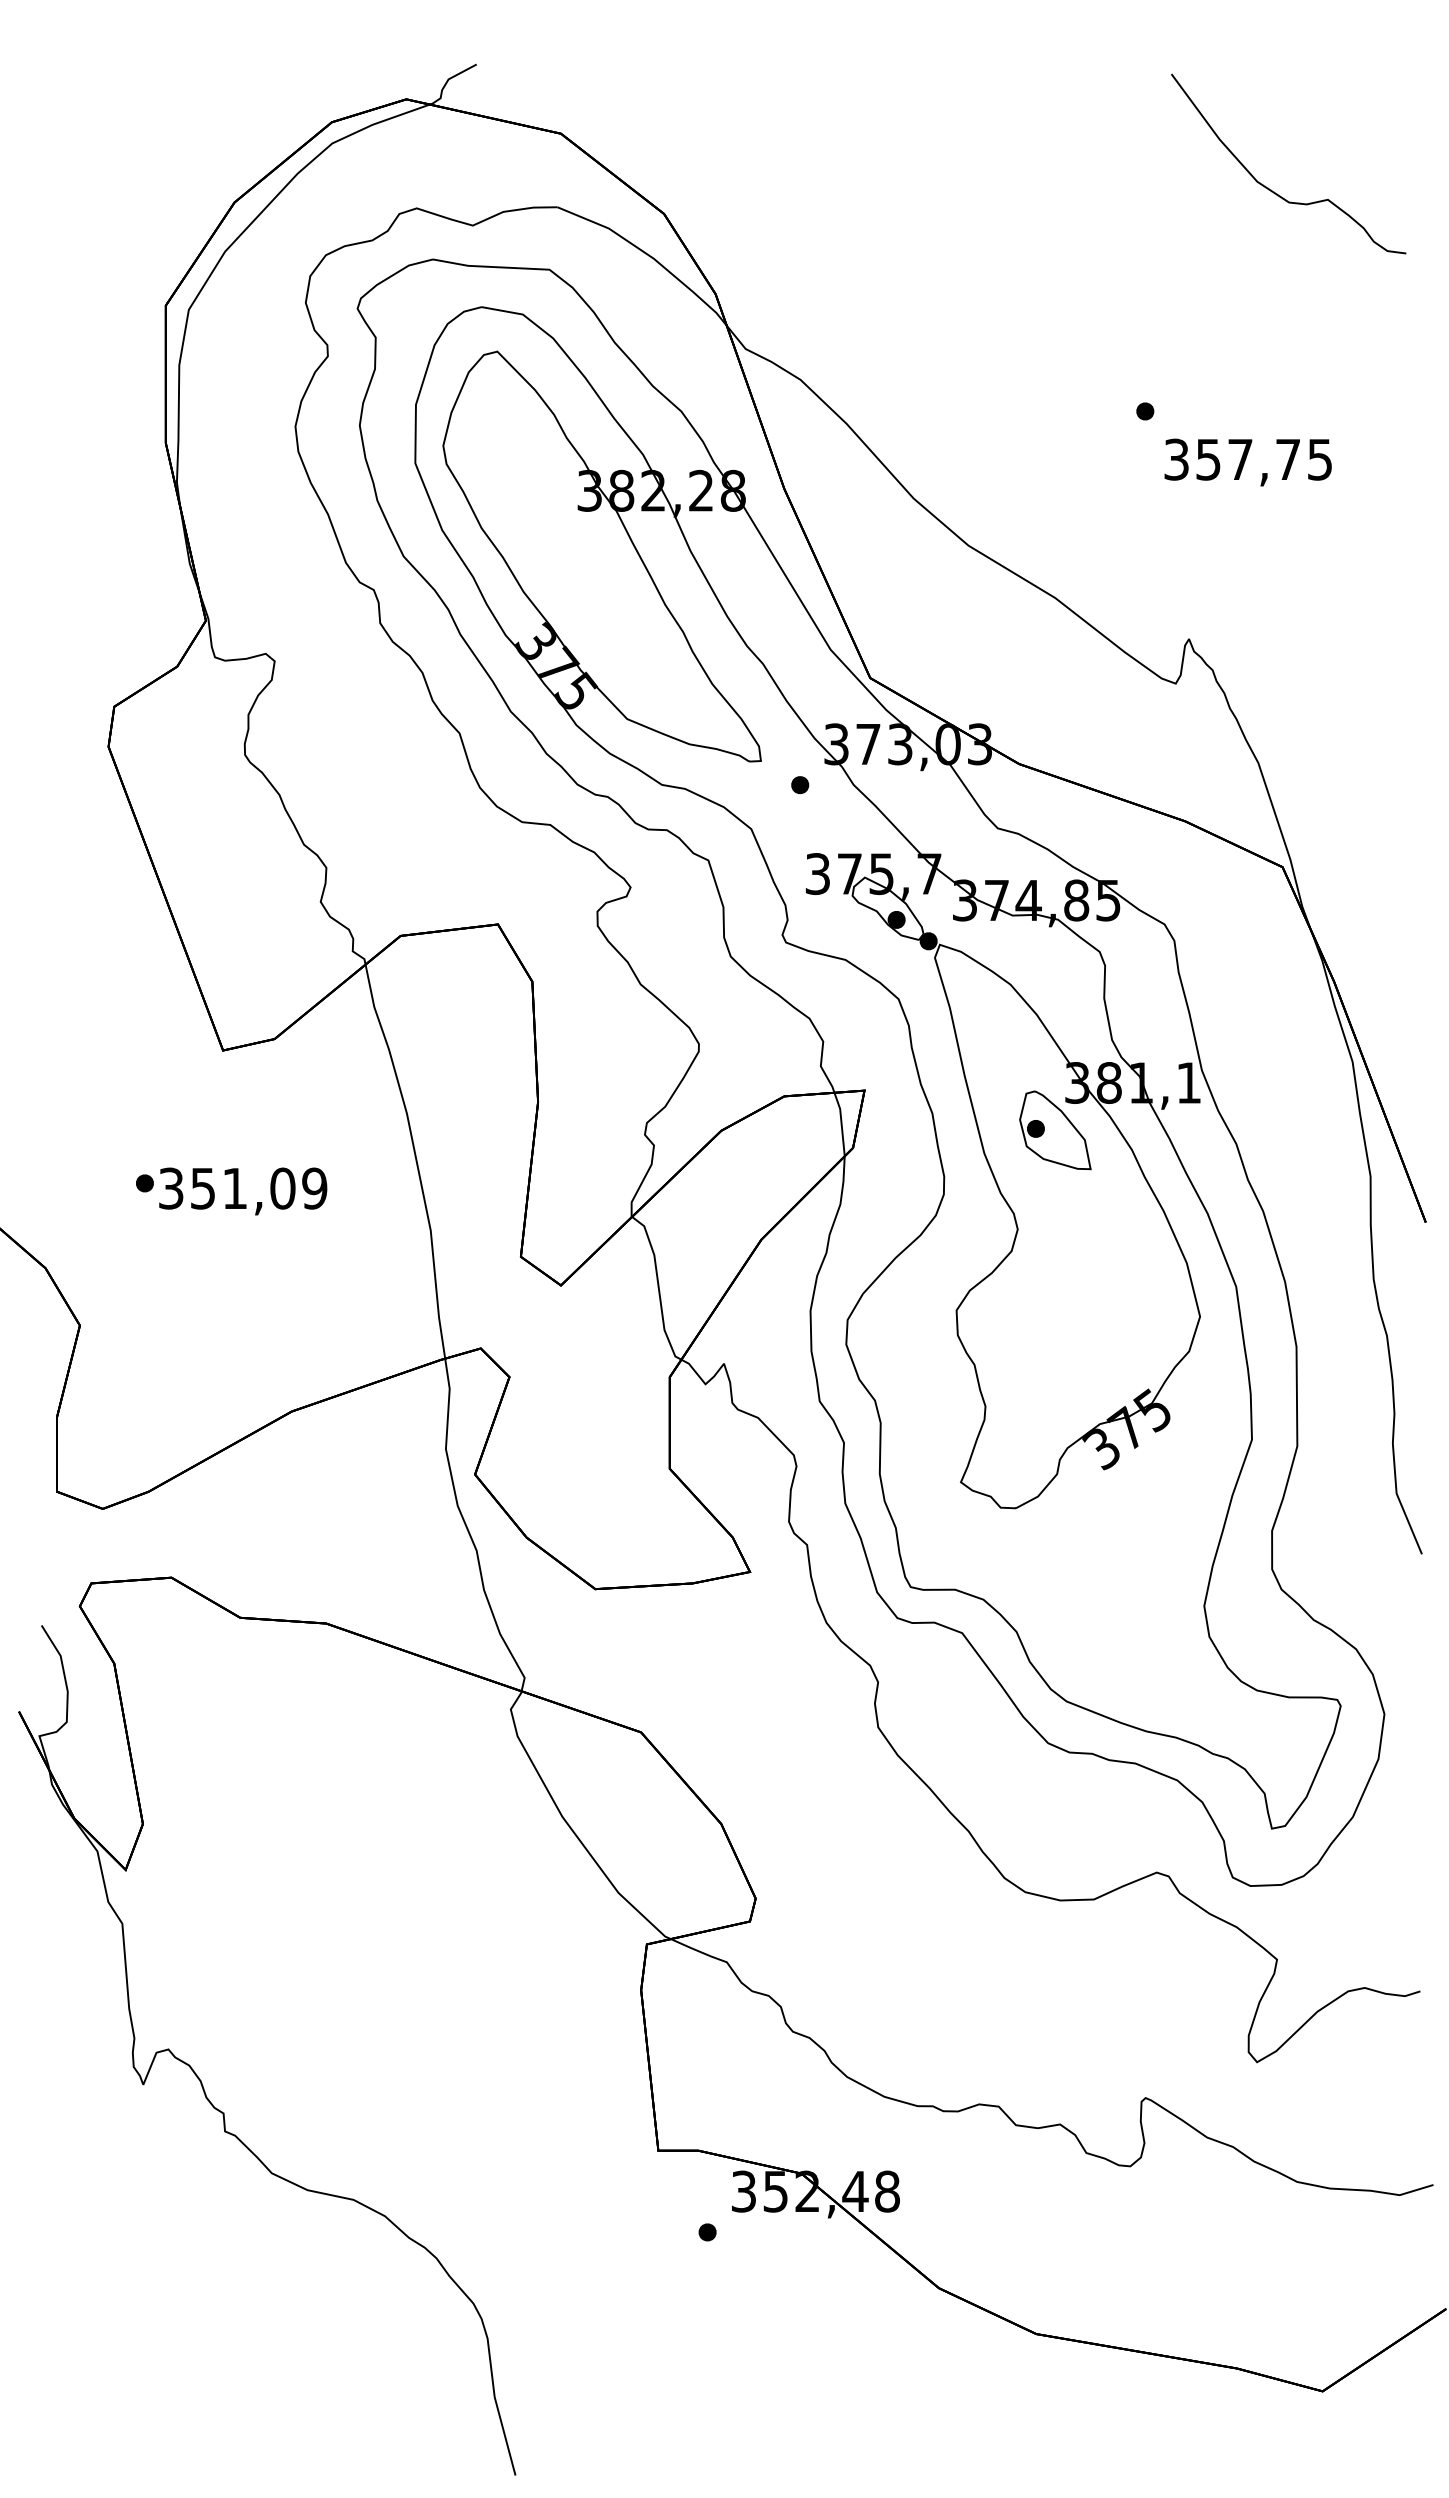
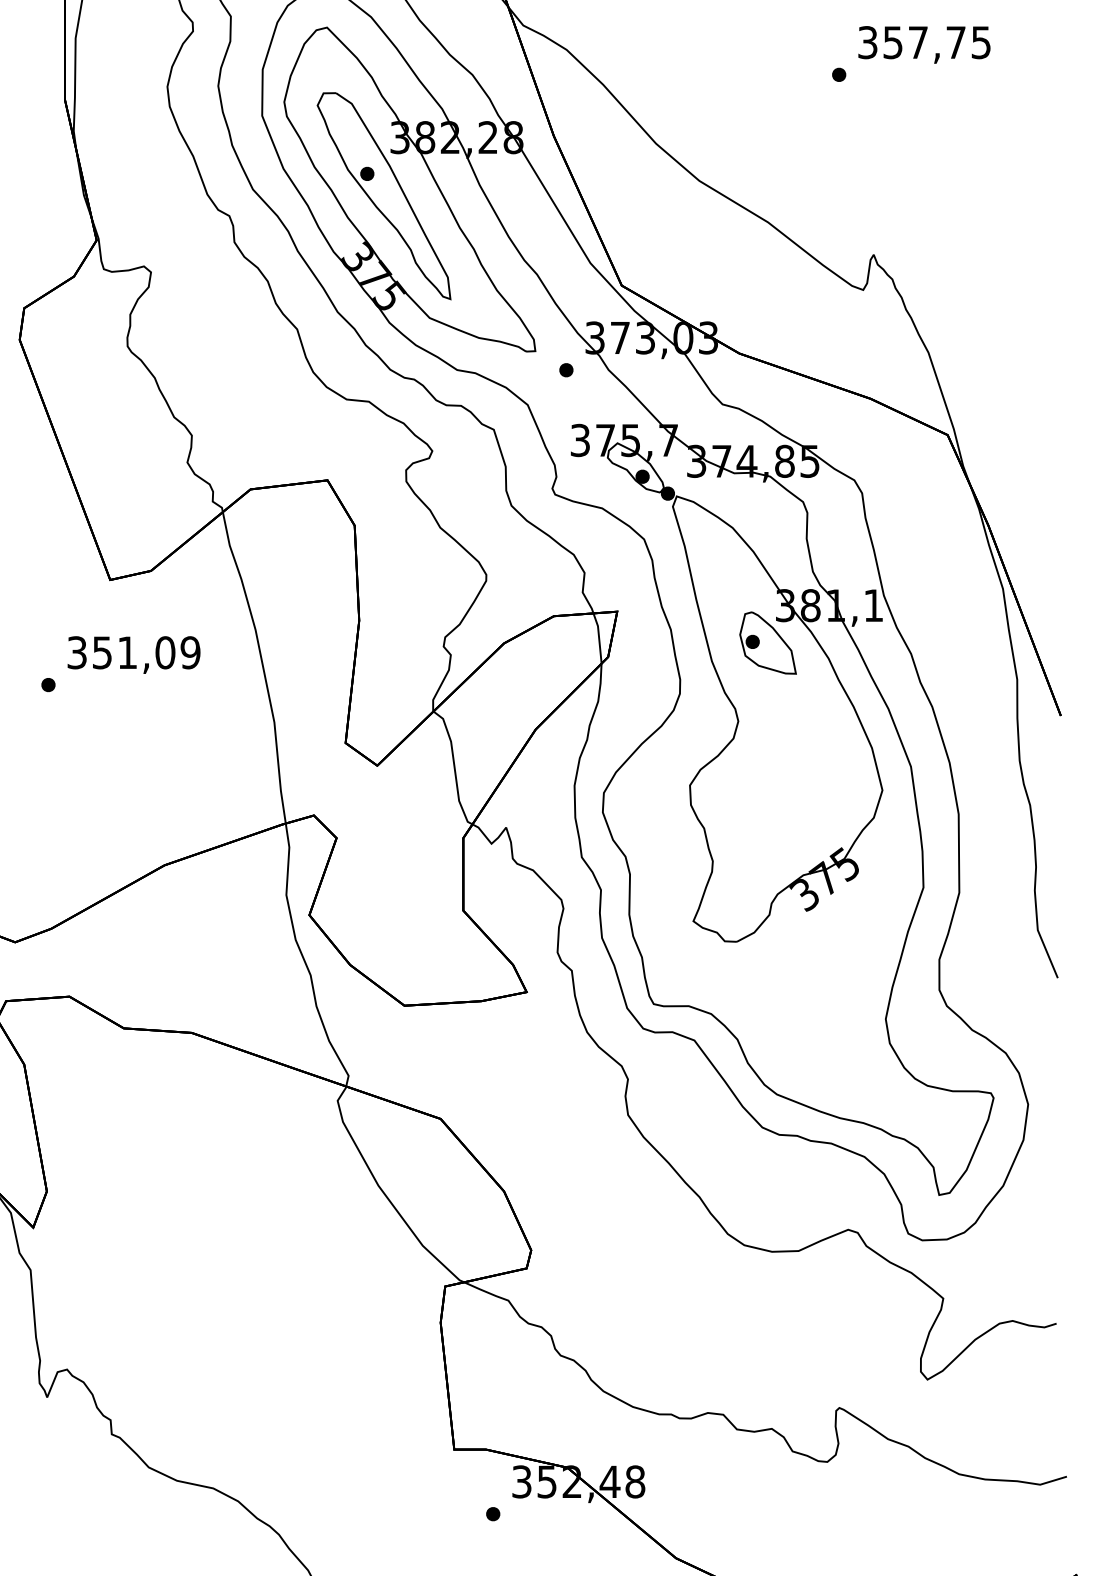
text: (1247, 462) -> (923, 44), moved
part: (569, 564) -> (384, 195), added
text: (243, 1191) -> (134, 655), moved

